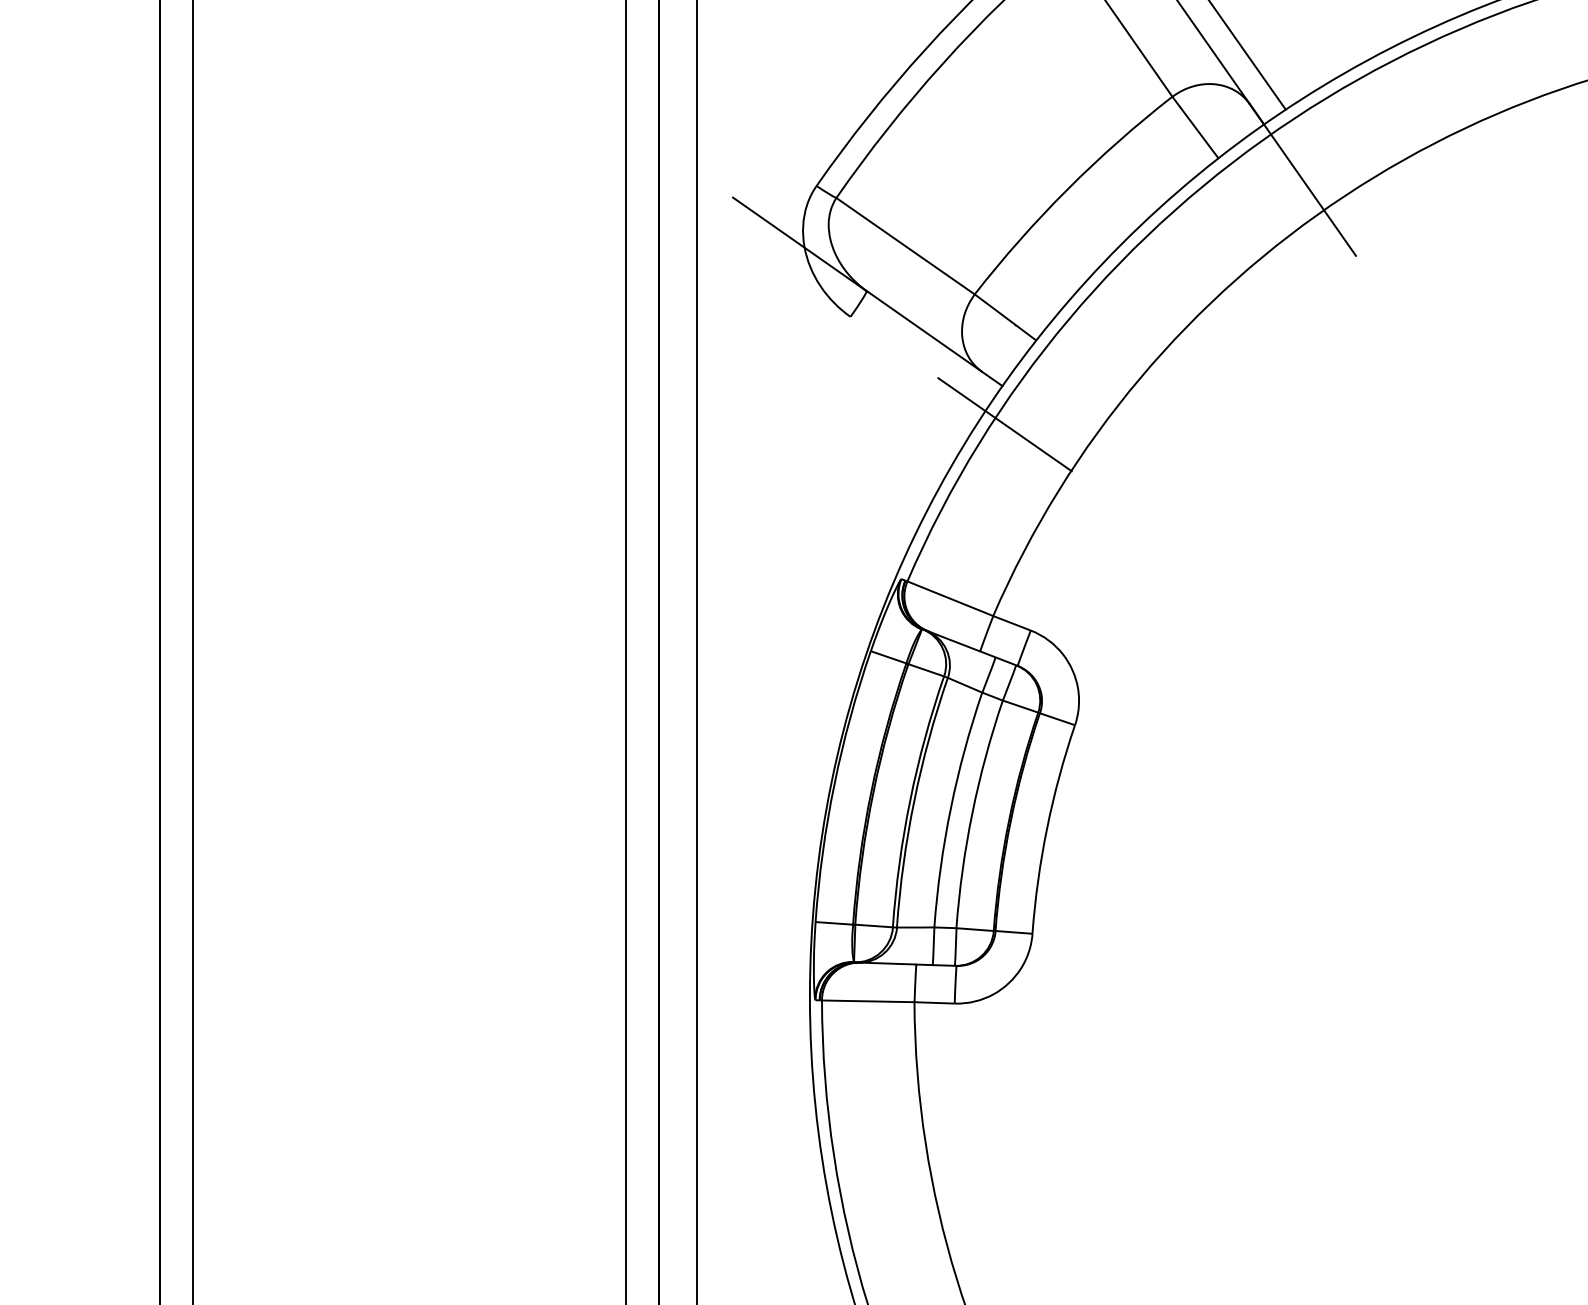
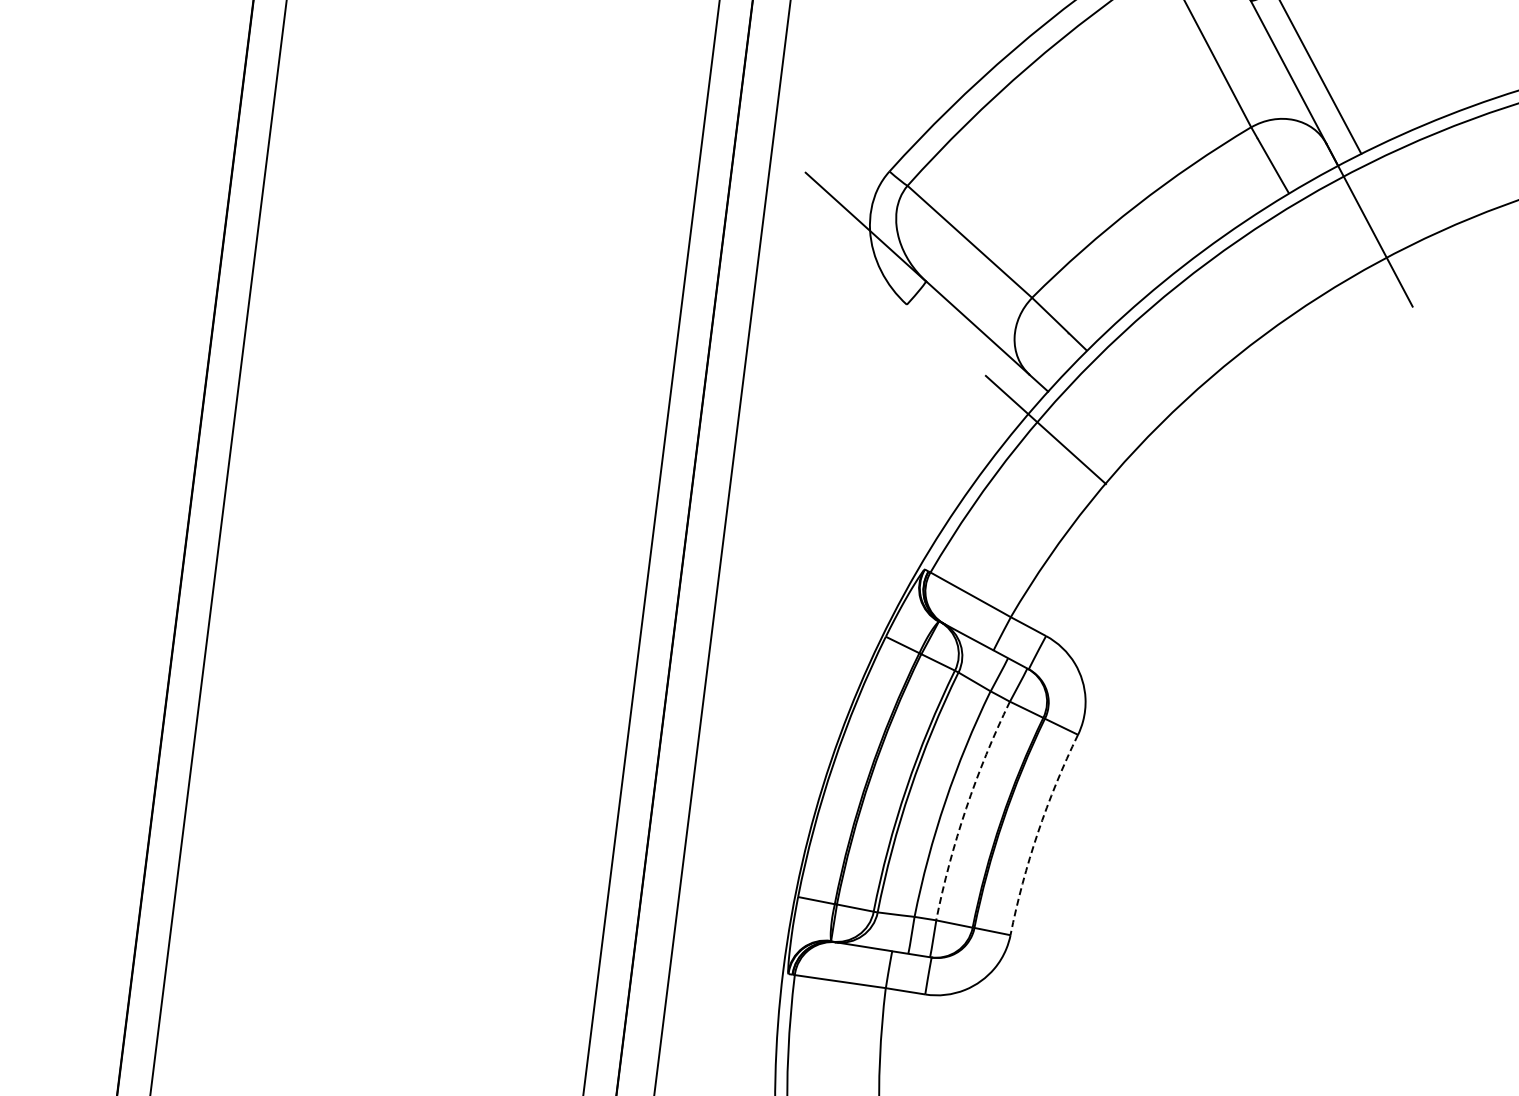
arc: (972, 812) -> (966, 808), solid -> dashed
arc: (1047, 828) -> (1038, 833), solid -> dashed

